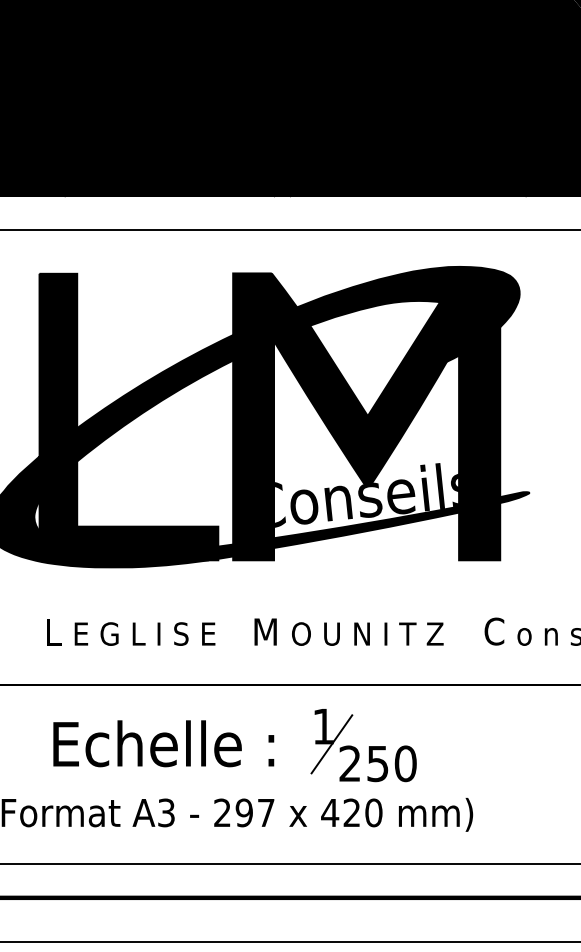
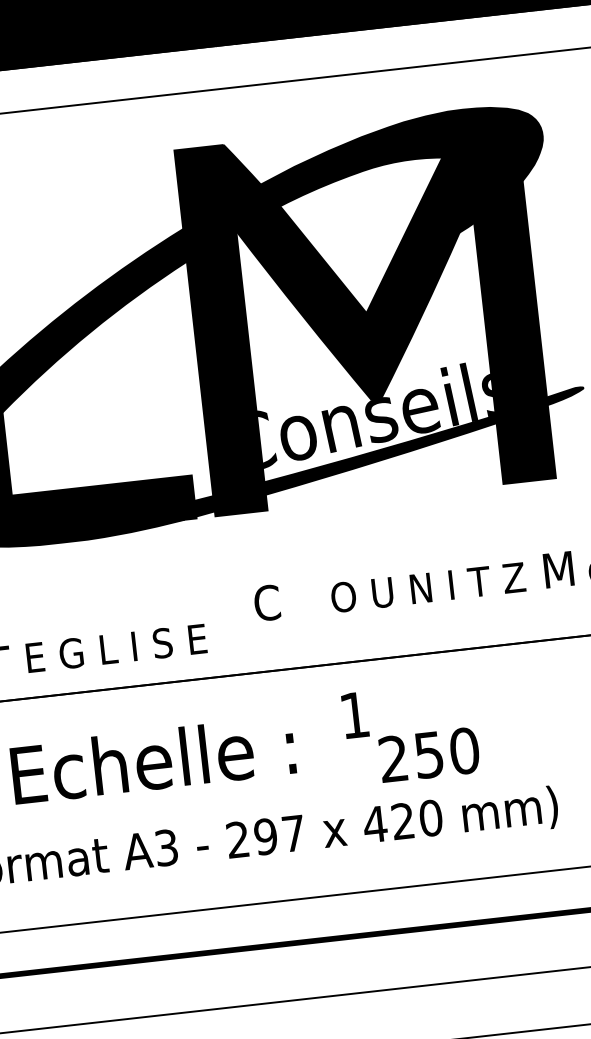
text: (494, 631) -> (558, 569), C -> M
text: (265, 632) -> (267, 603), M -> C
text: (144, 633) -> (115, 647), moved
text: (367, 633) -> (427, 586), moved
line: (331, 744) -> (367, 737), removed

